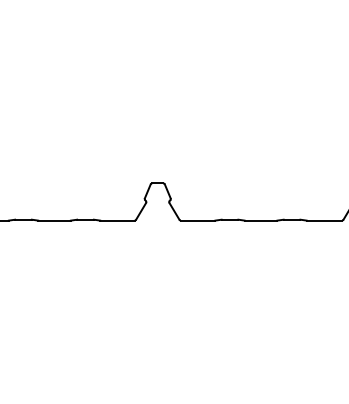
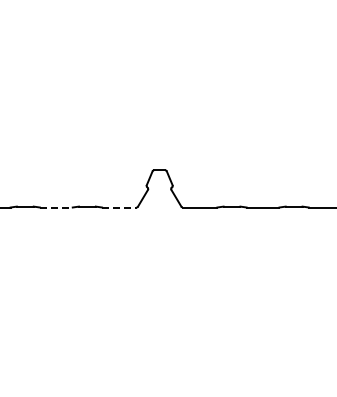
line: (55, 220) -> (57, 207), solid -> dashed
line: (117, 220) -> (119, 207), solid -> dashed

